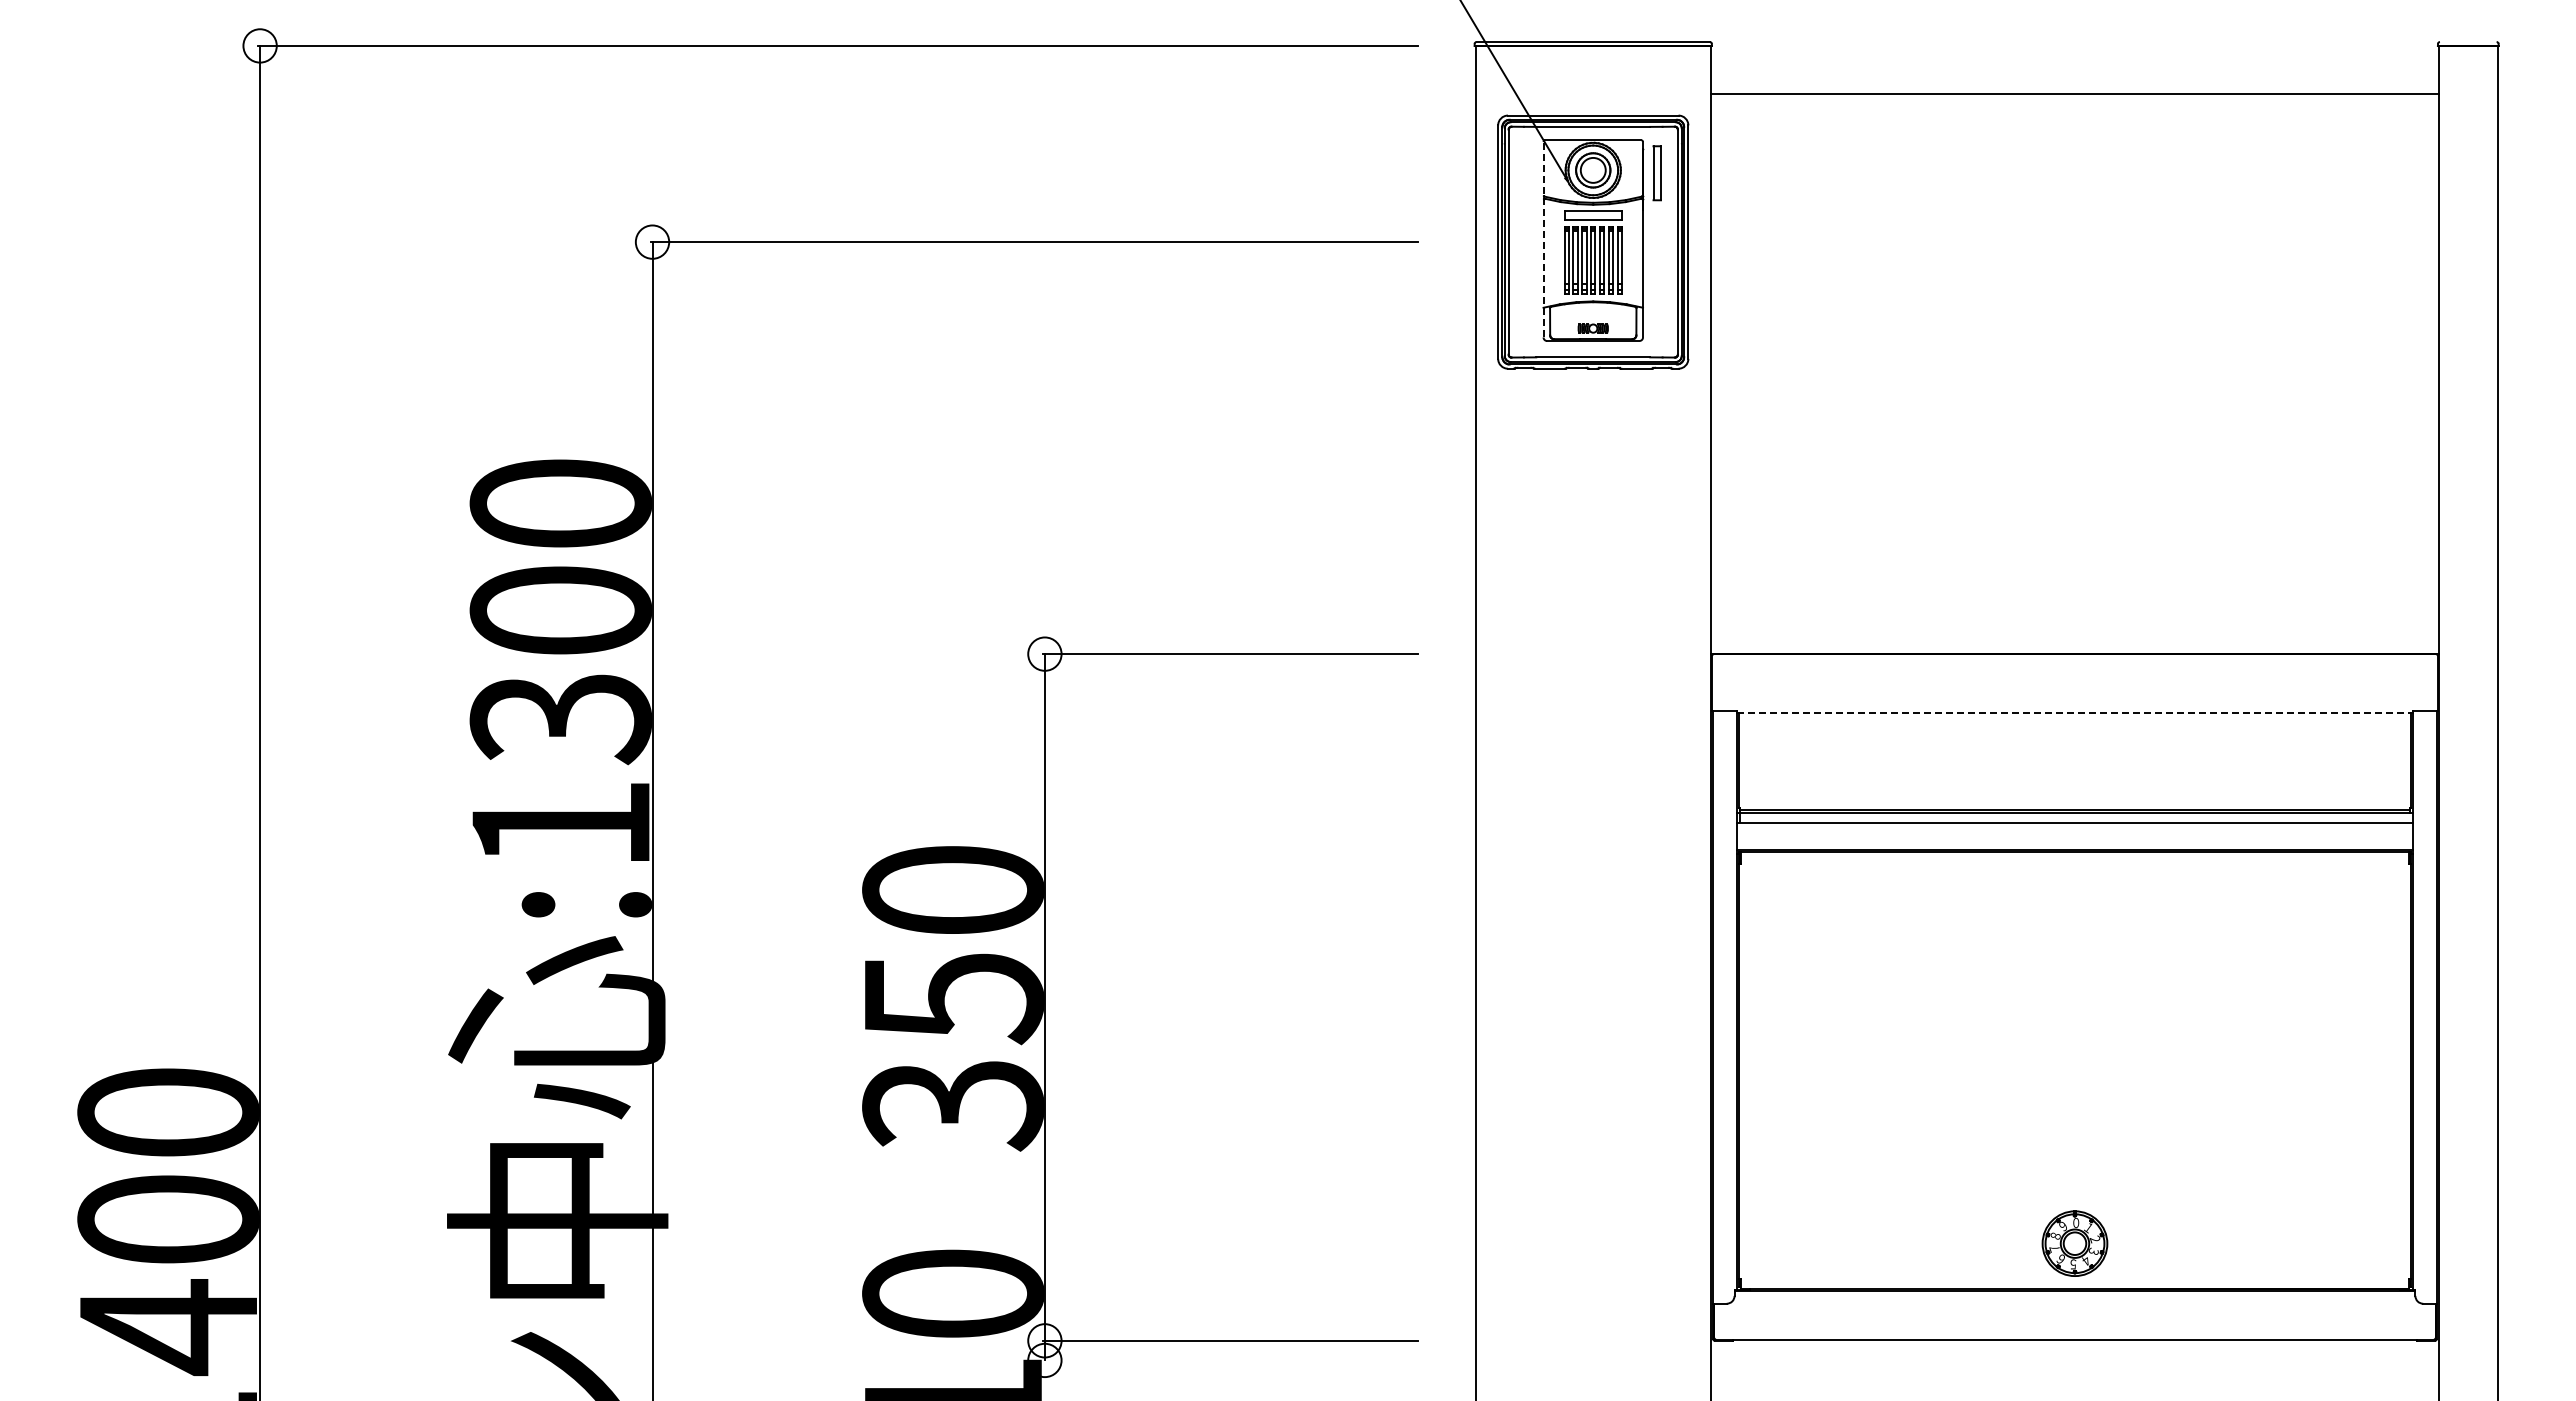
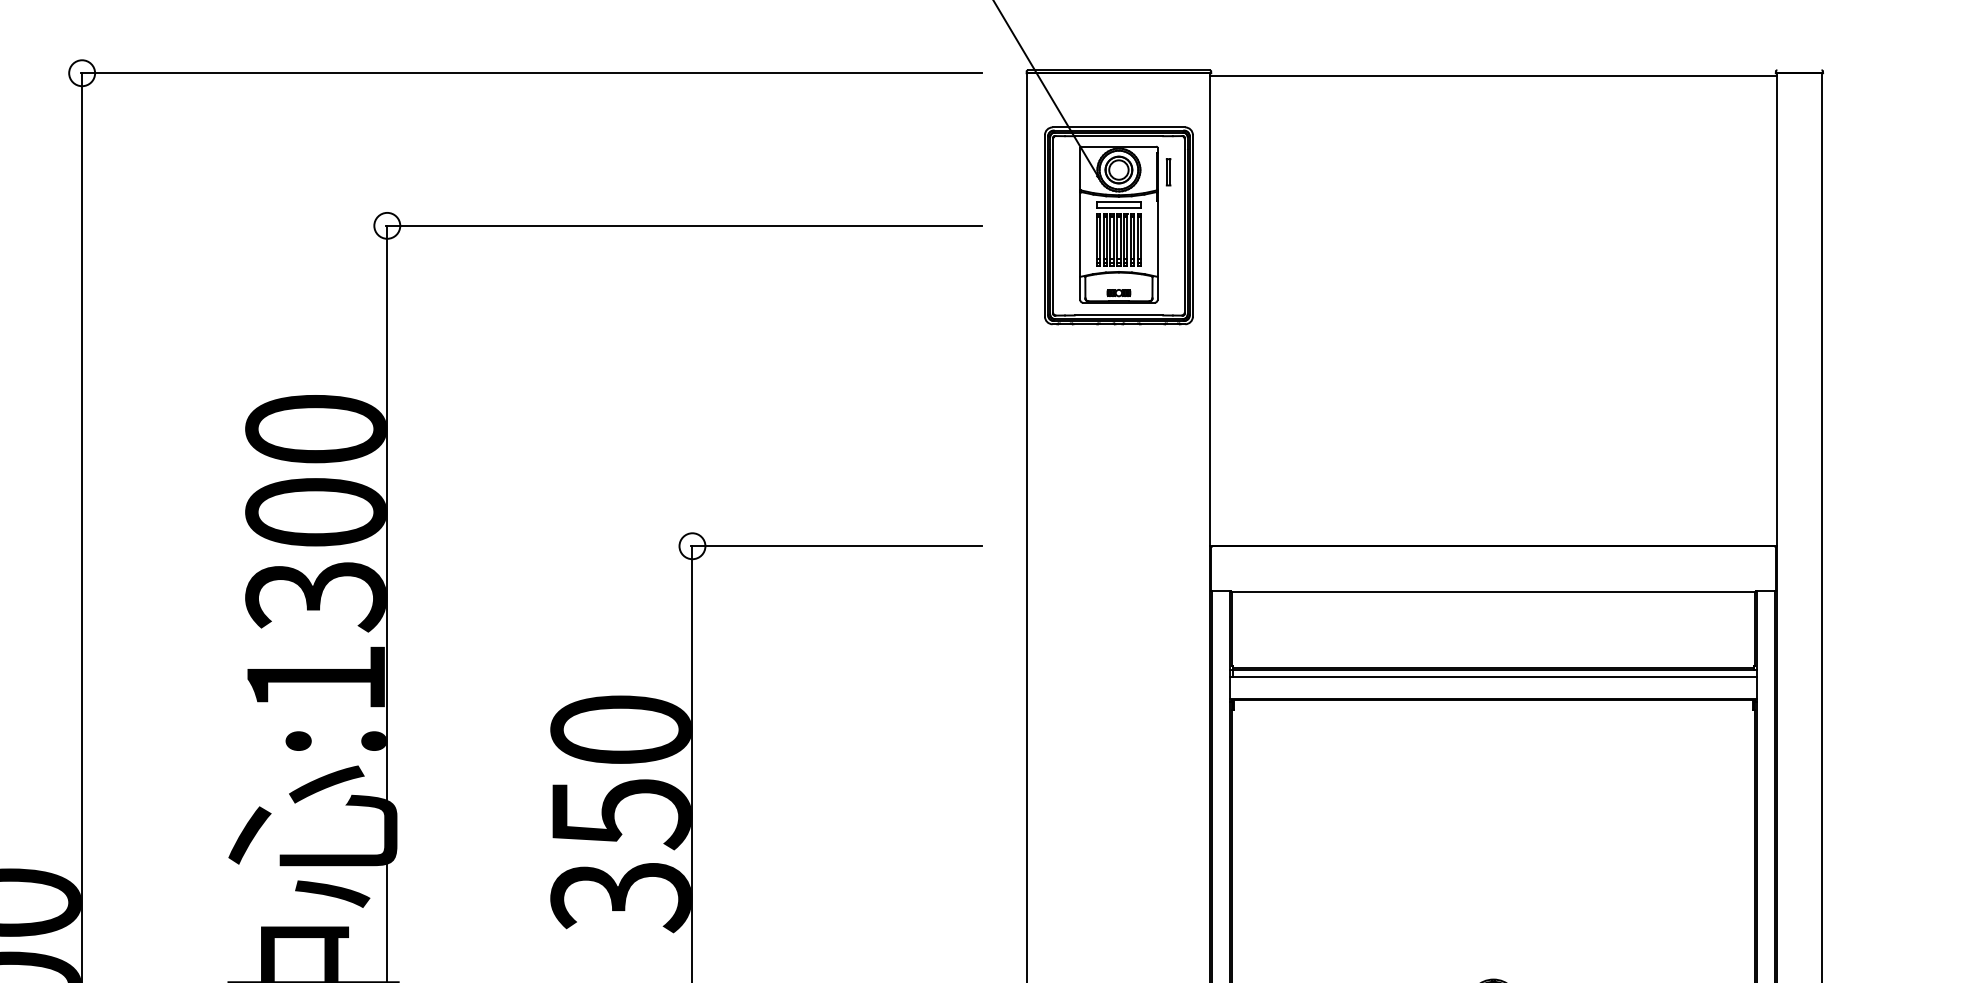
line: (2074, 93) -> (1493, 76), moved
part: (1656, 173) -> (1168, 172), size x0.62
line: (1543, 239) -> (1080, 223), dashed -> solid
line: (2074, 713) -> (1493, 592), dashed -> solid

